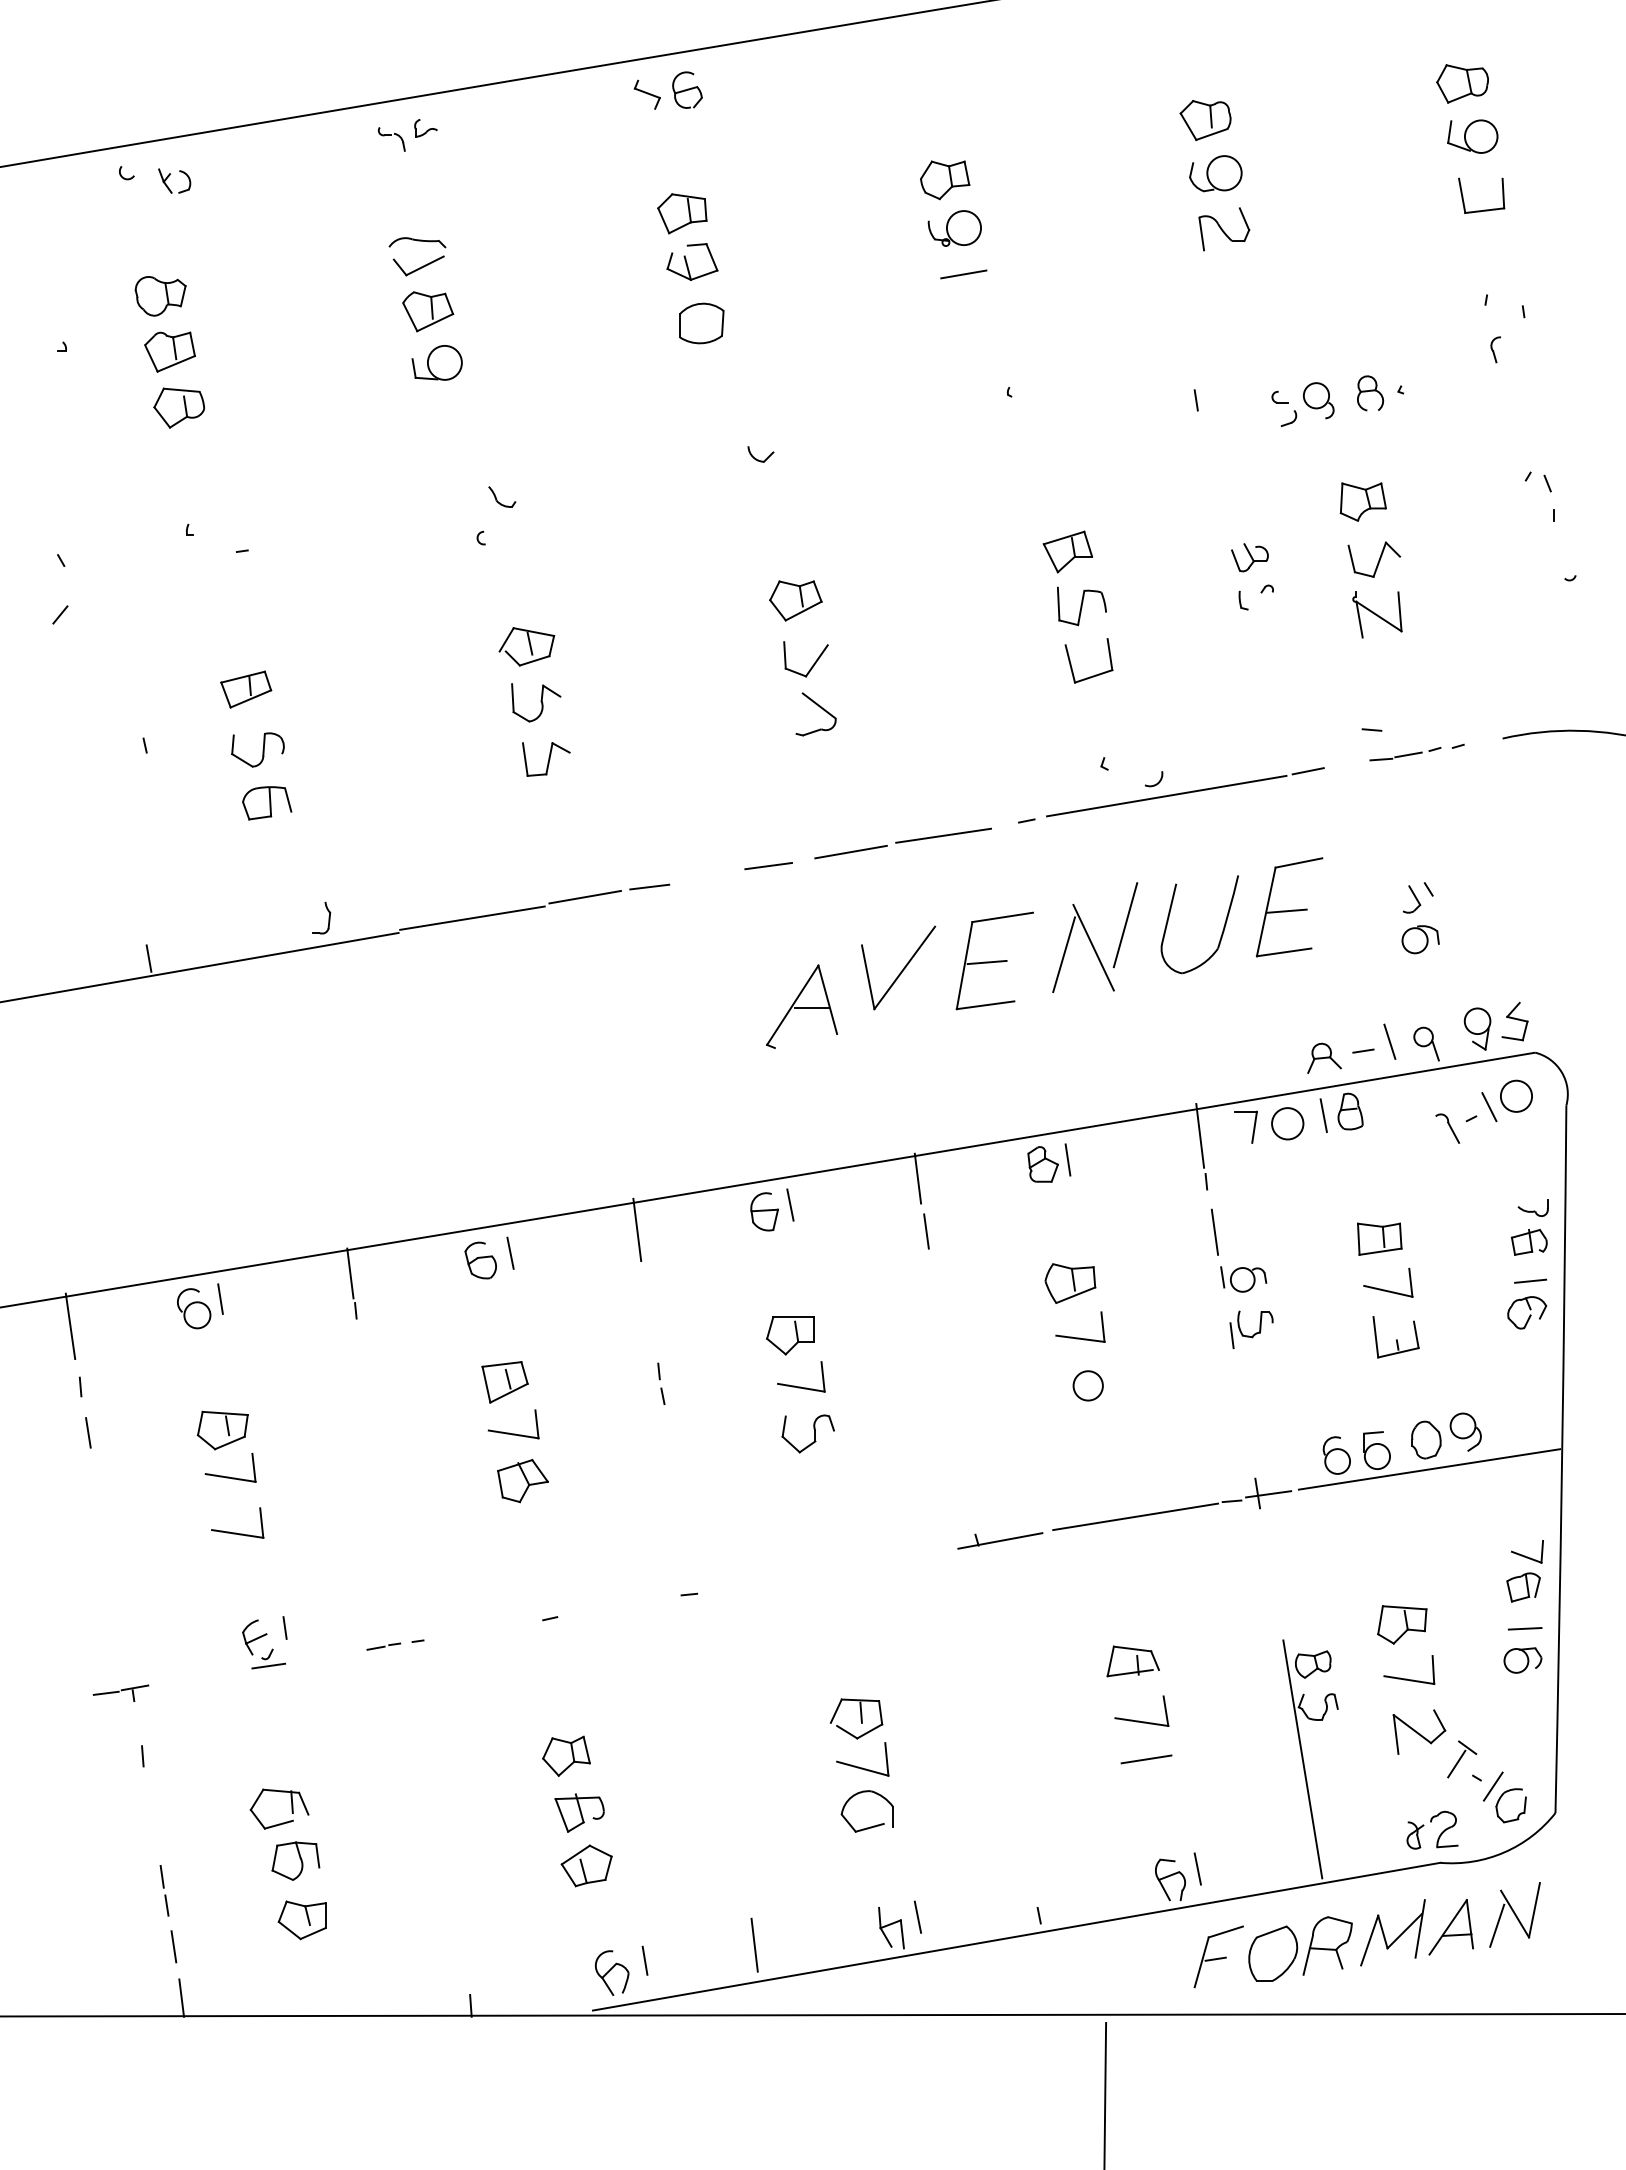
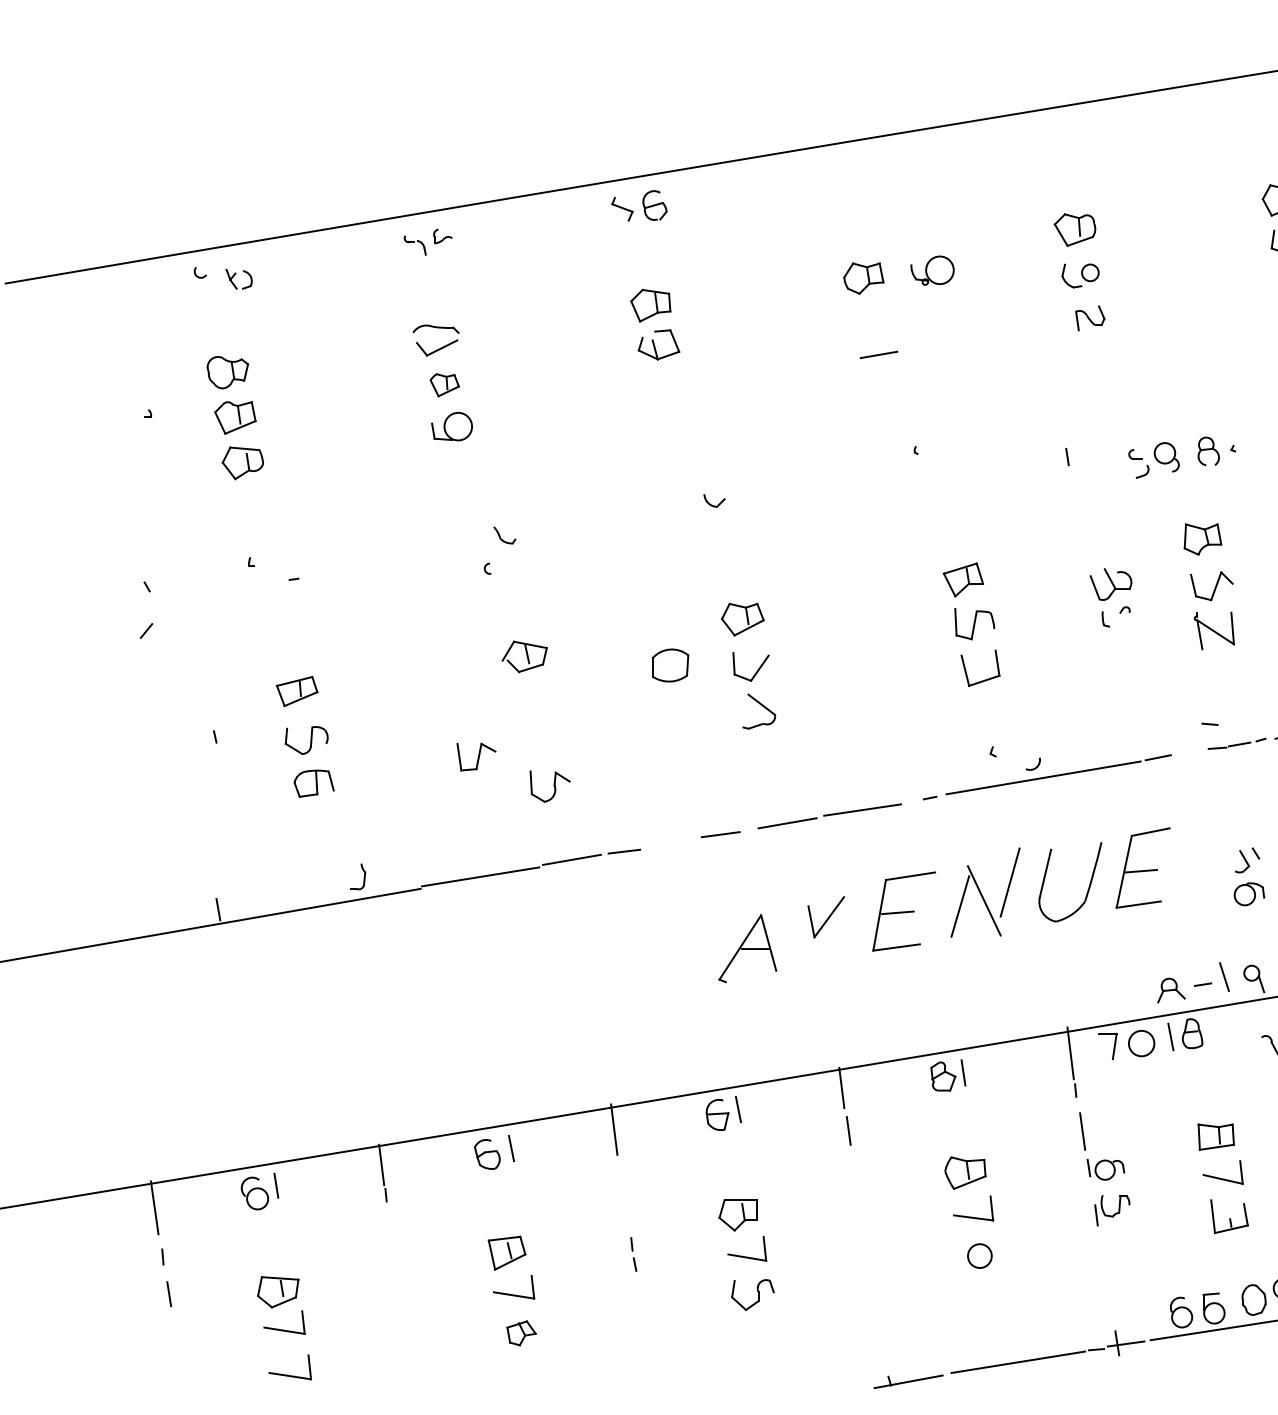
circle: (1224, 173) -> (1090, 273), size x0.6
part: (954, 228) -> (932, 270), moved
part: (1224, 229) -> (1090, 318), size x0.7
part: (428, 311) -> (444, 384), size x0.7
part: (701, 323) -> (670, 665), moved
part: (1249, 557) -> (1110, 584), size x1.4
part: (536, 702) -> (550, 786), moved
part: (546, 759) -> (476, 757), moved
part: (898, 967) -> (826, 916), size x0.6
part: (522, 1481) -> (521, 1333), size x0.7

